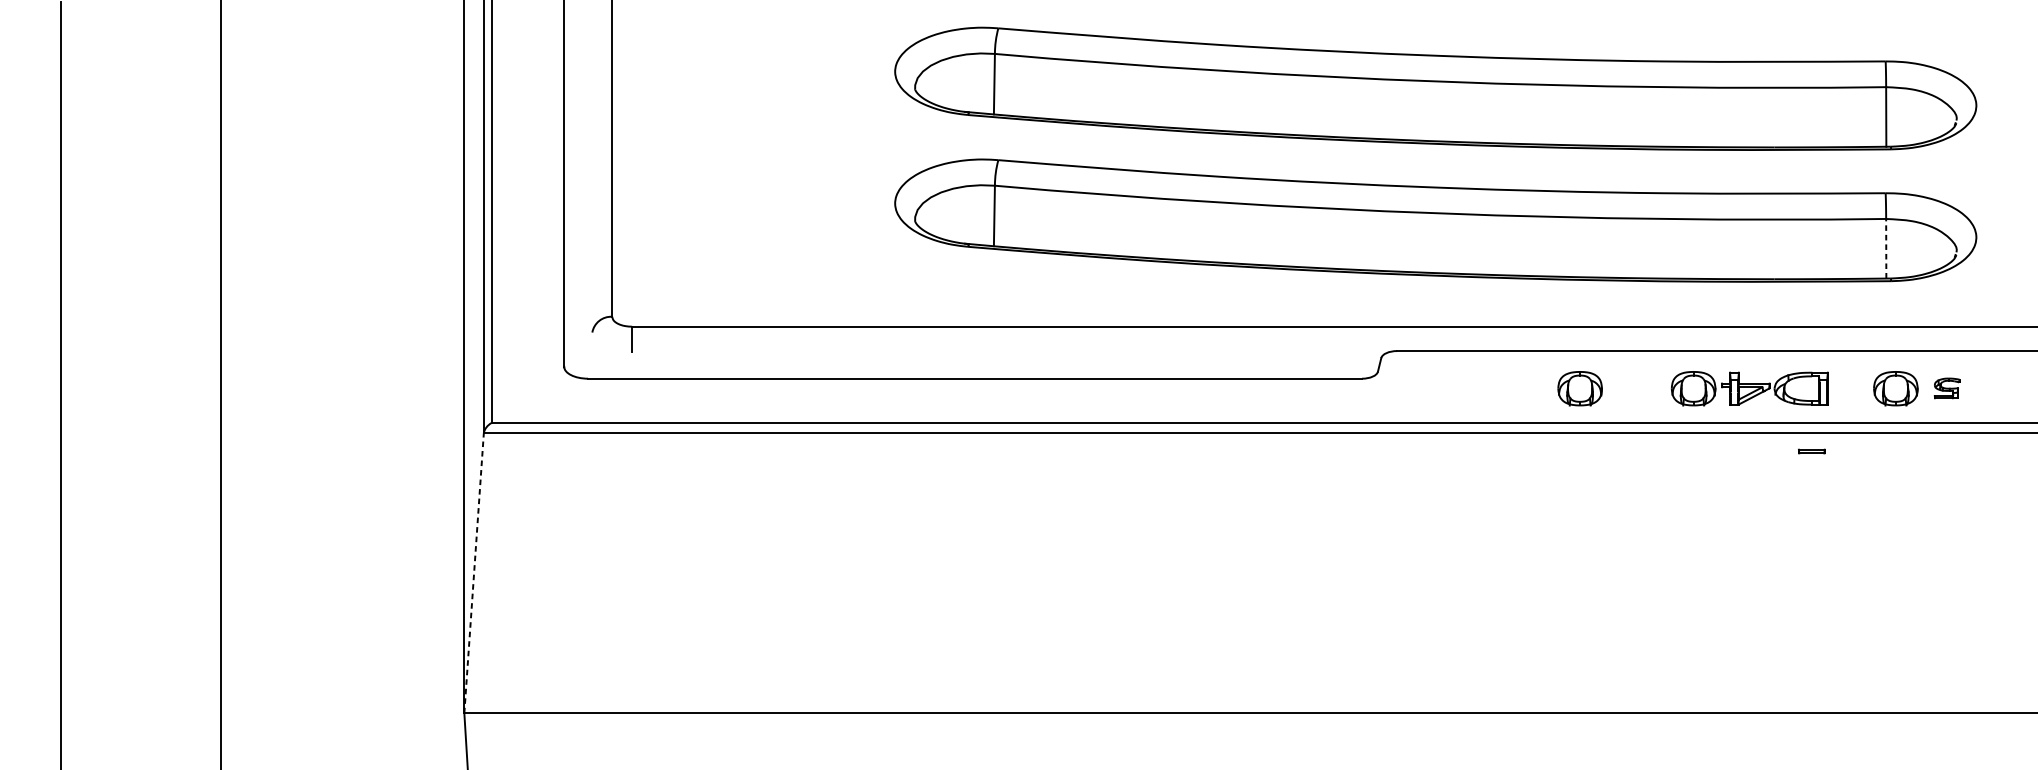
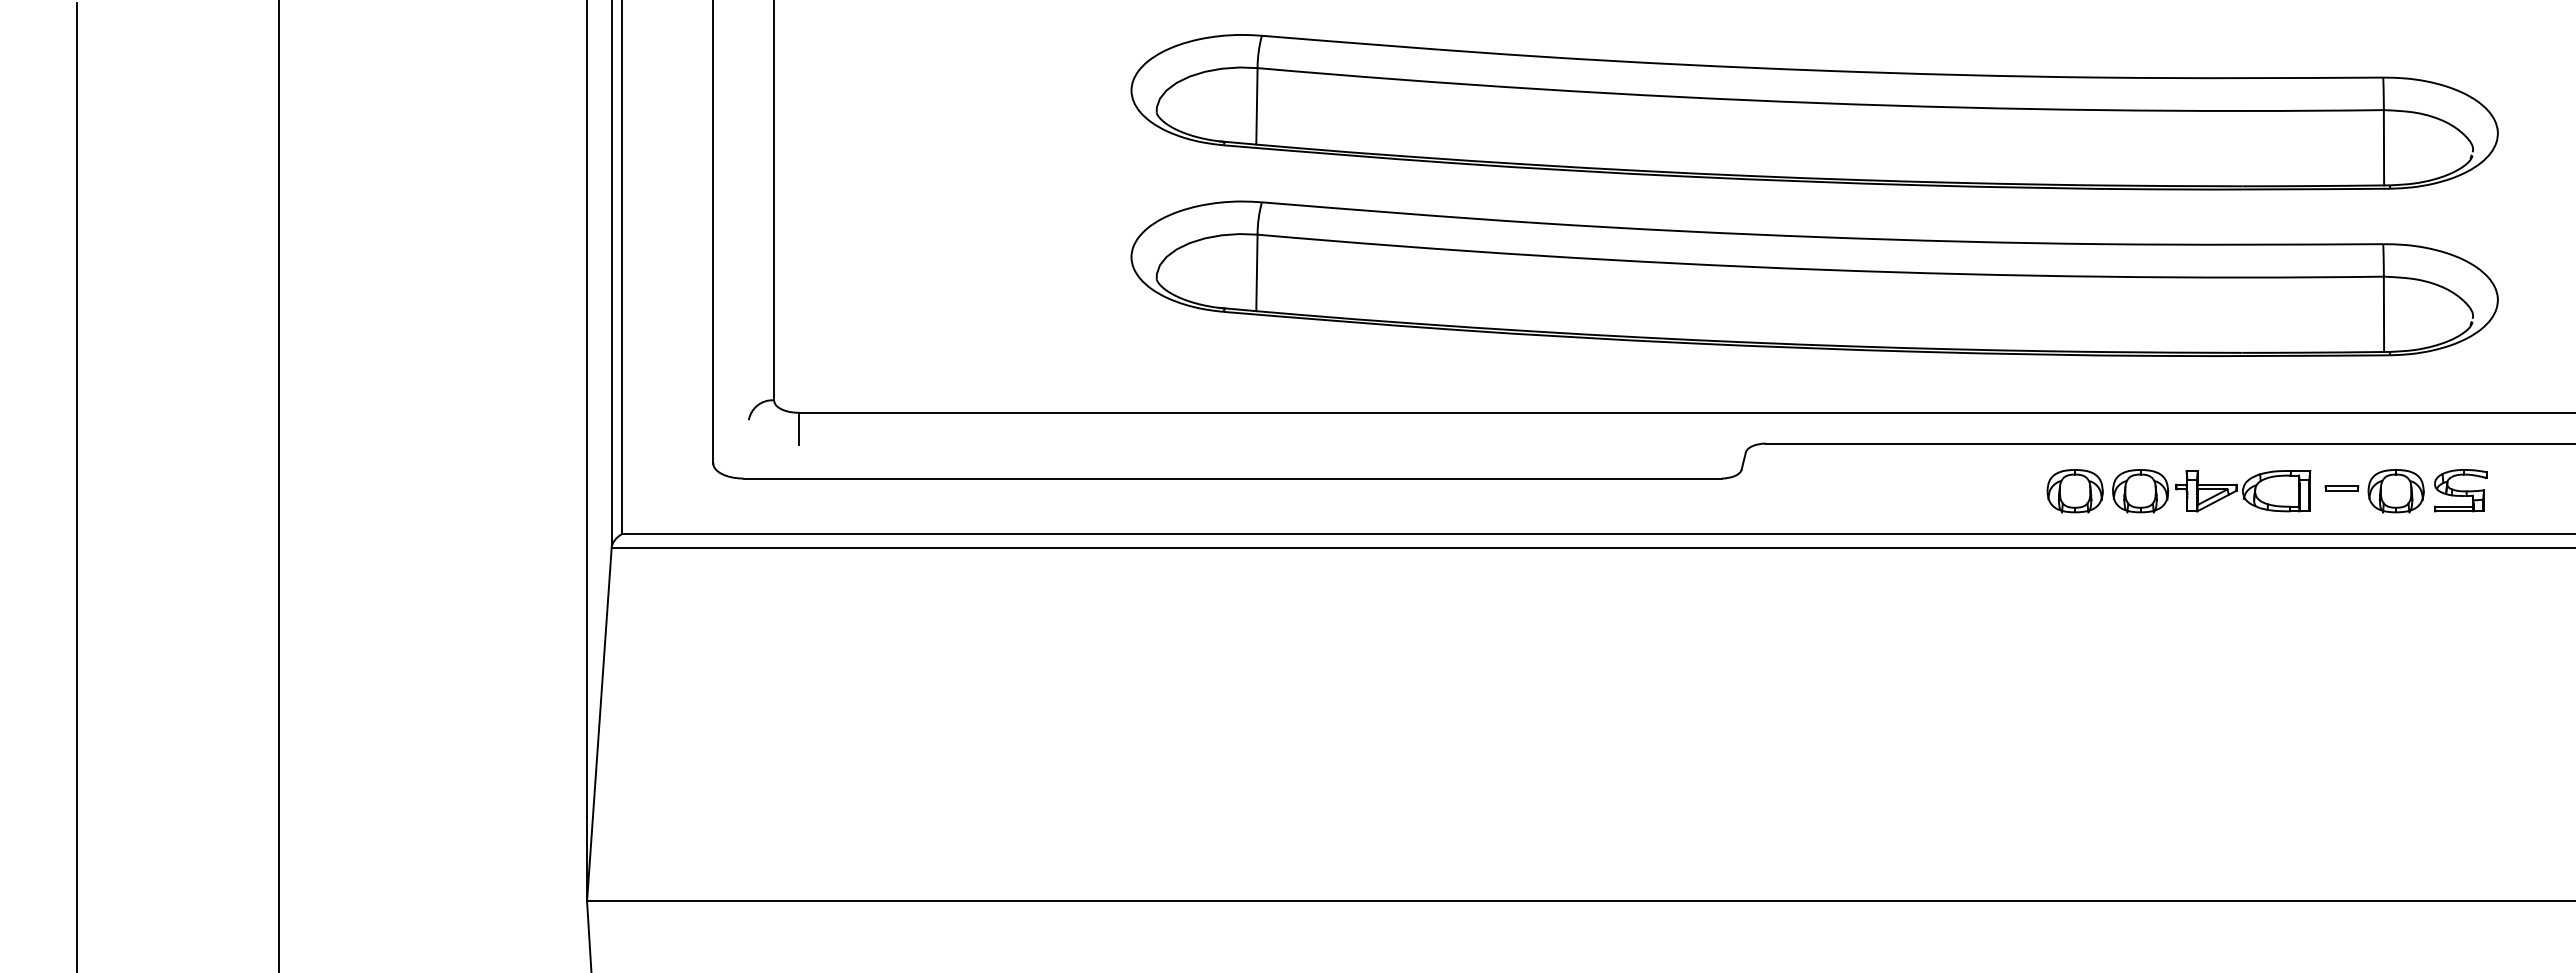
line: (1885, 248) -> (2383, 314), dashed -> solid
part: (1579, 388) -> (2074, 491), moved
part: (1946, 388) -> (2460, 490), size x1.67
part: (1811, 451) -> (2341, 488), moved
line: (474, 573) -> (599, 724), dashed -> solid

